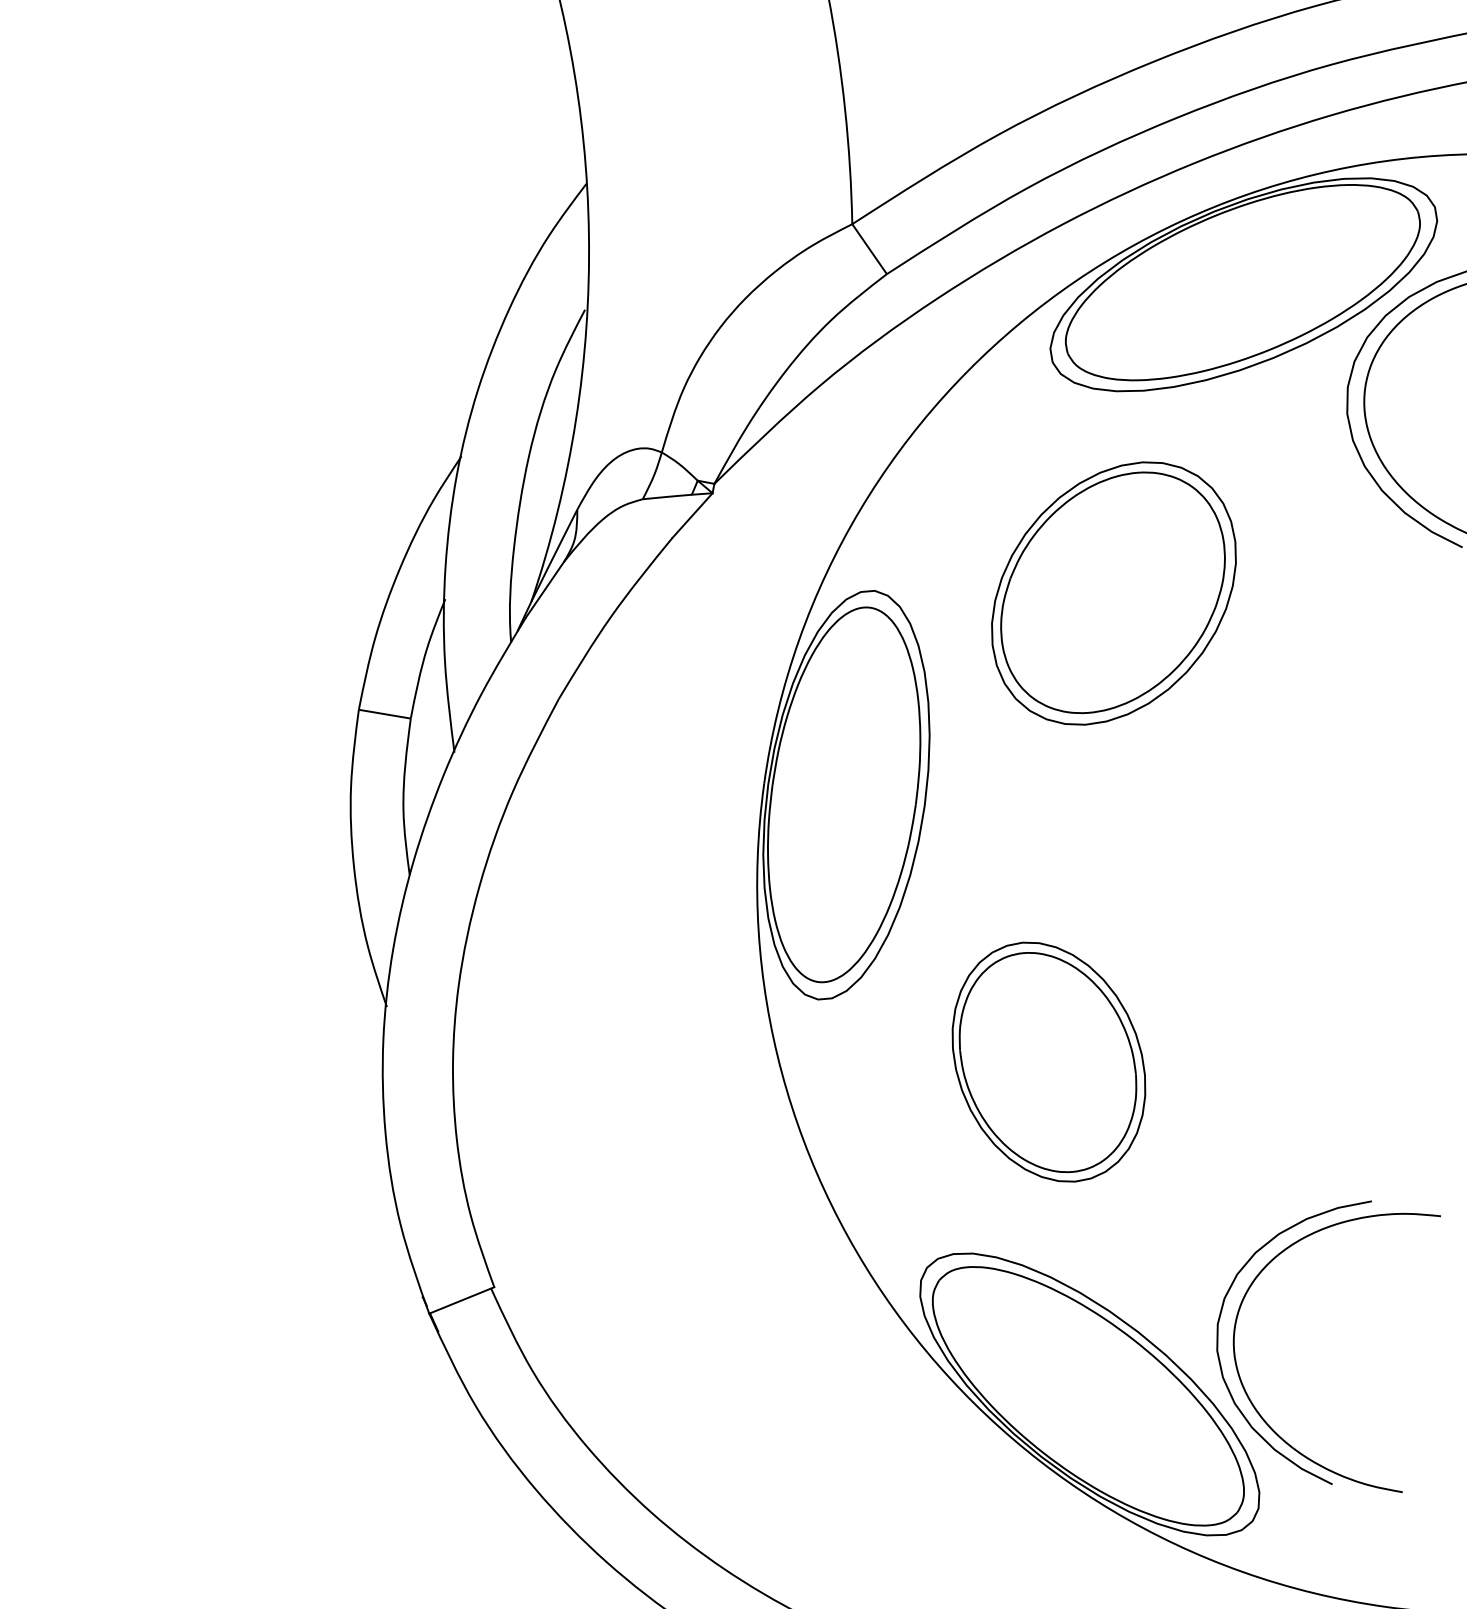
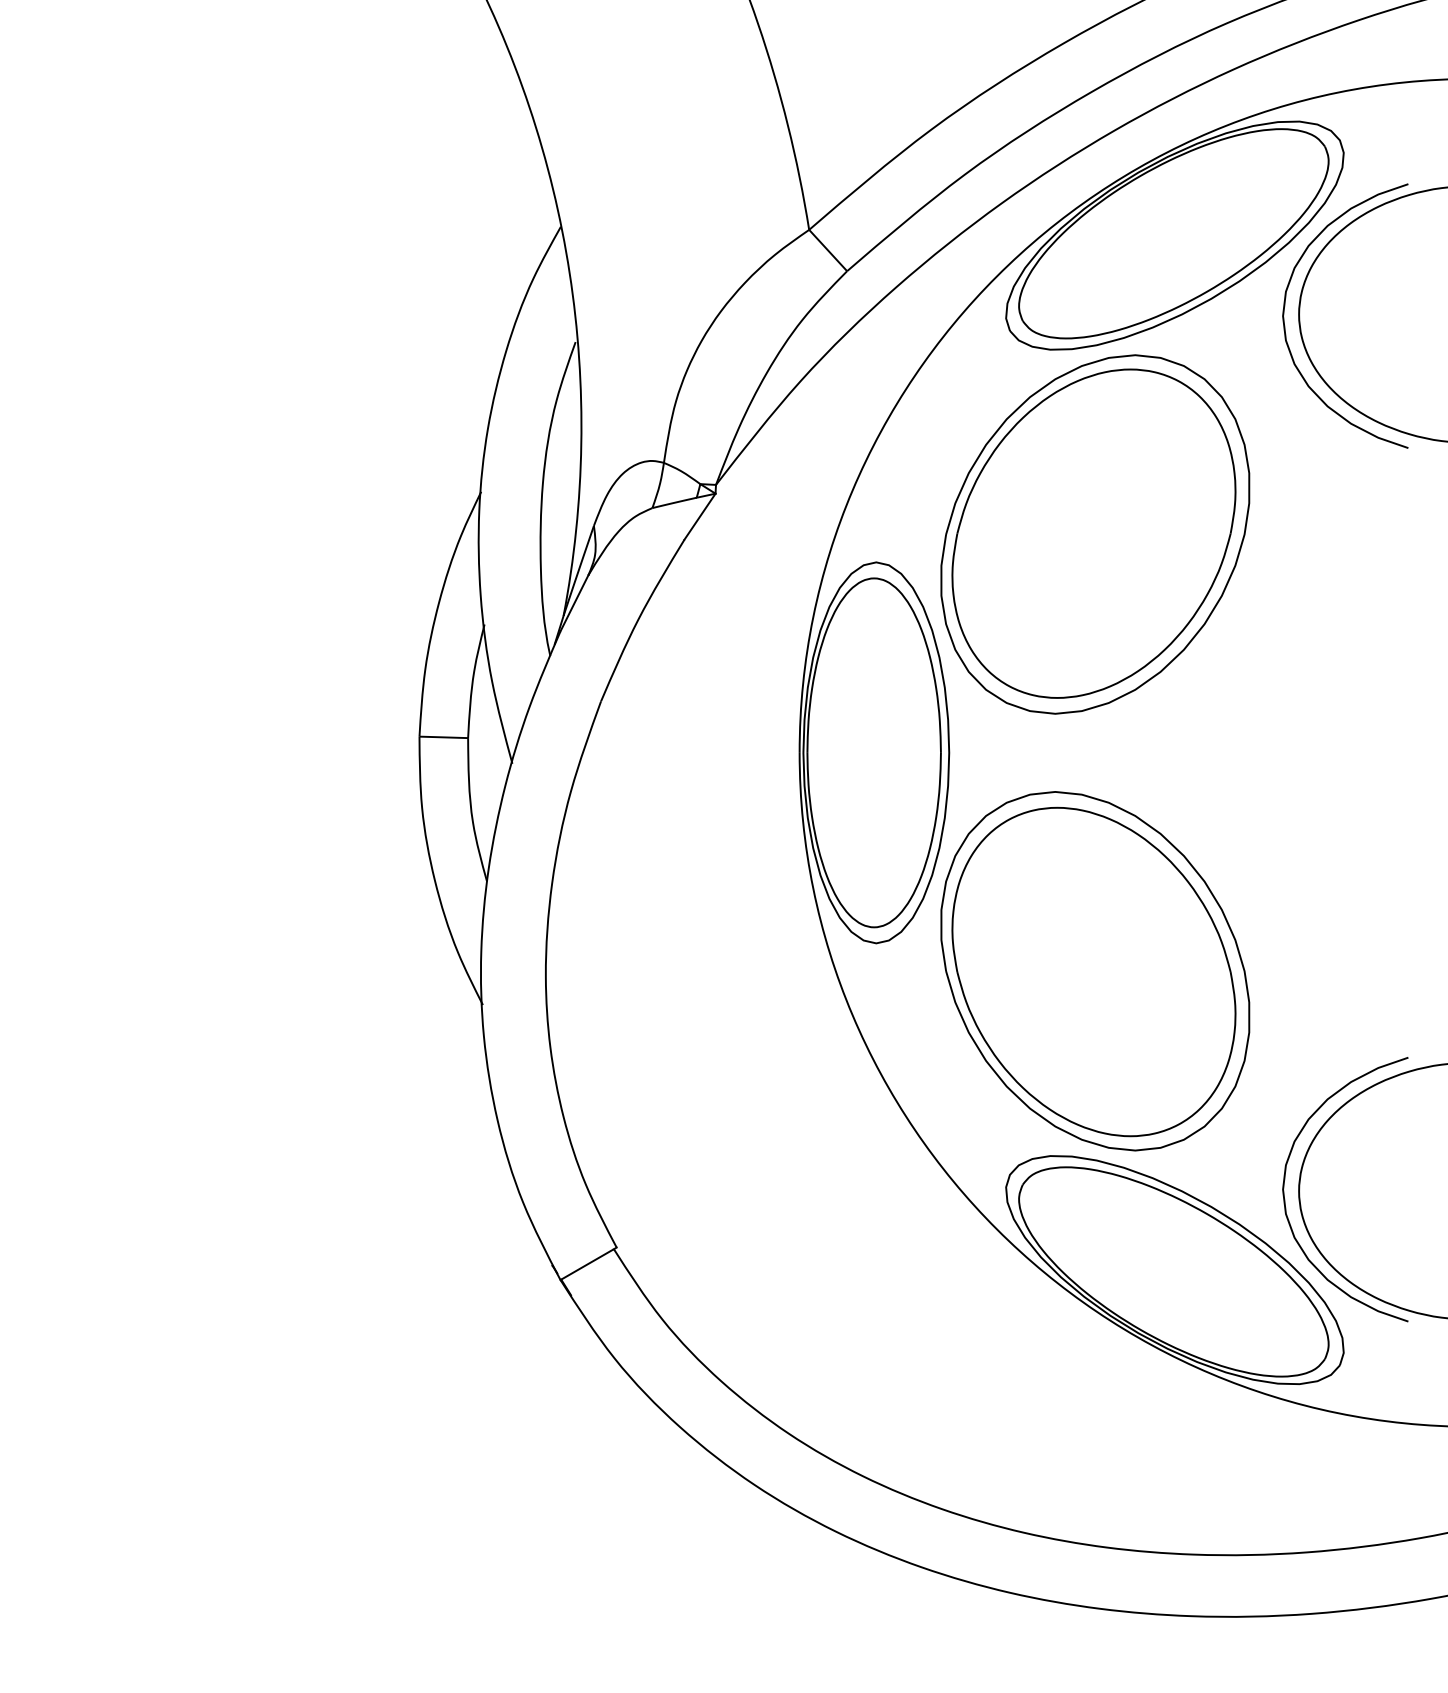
part: (1114, 593) -> (1095, 534), size x1.43
part: (1049, 1062) -> (1095, 971), size x1.67

